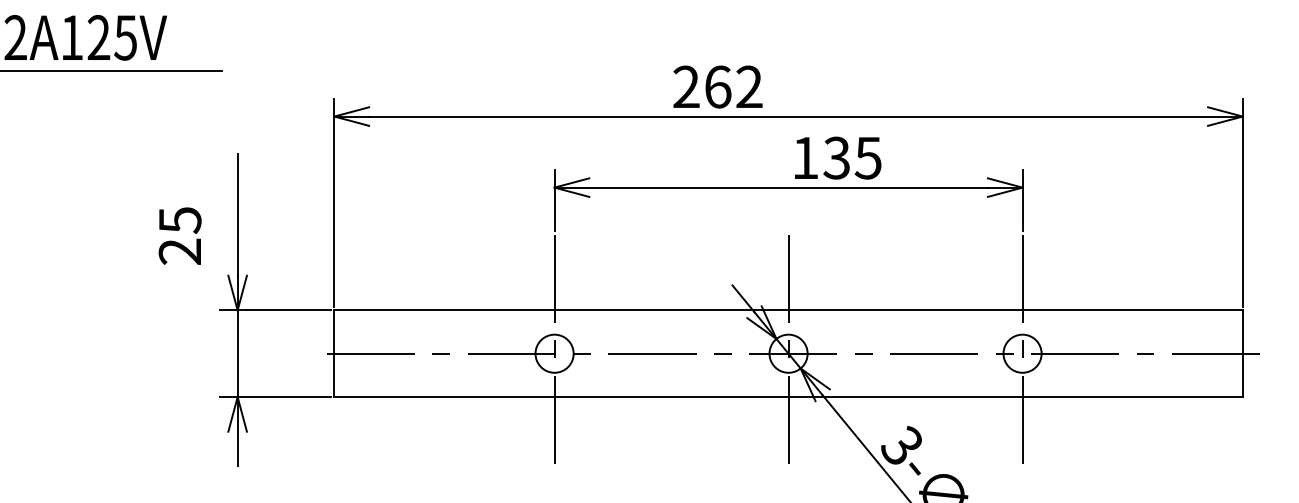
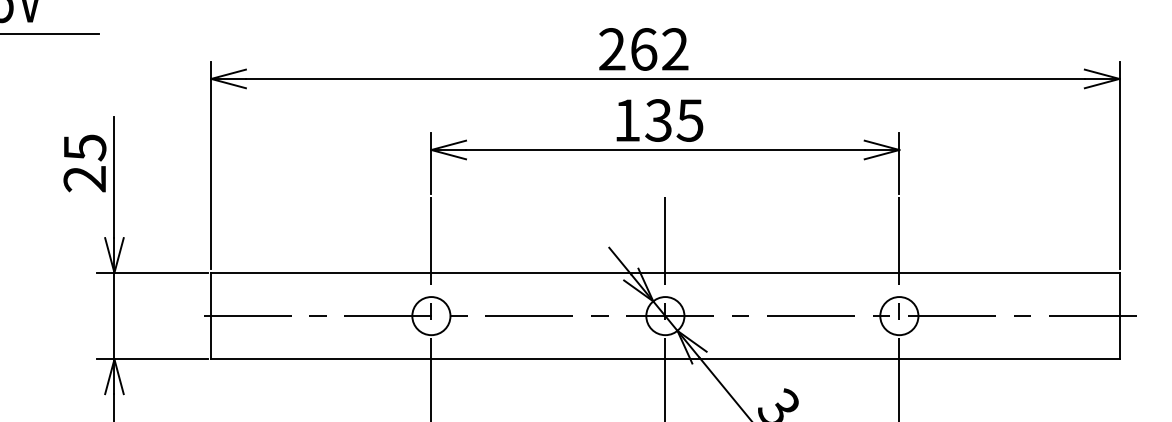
text: (717, 86) -> (643, 48), moved
text: (838, 157) -> (660, 119), moved
text: (179, 235) -> (84, 162), moved

